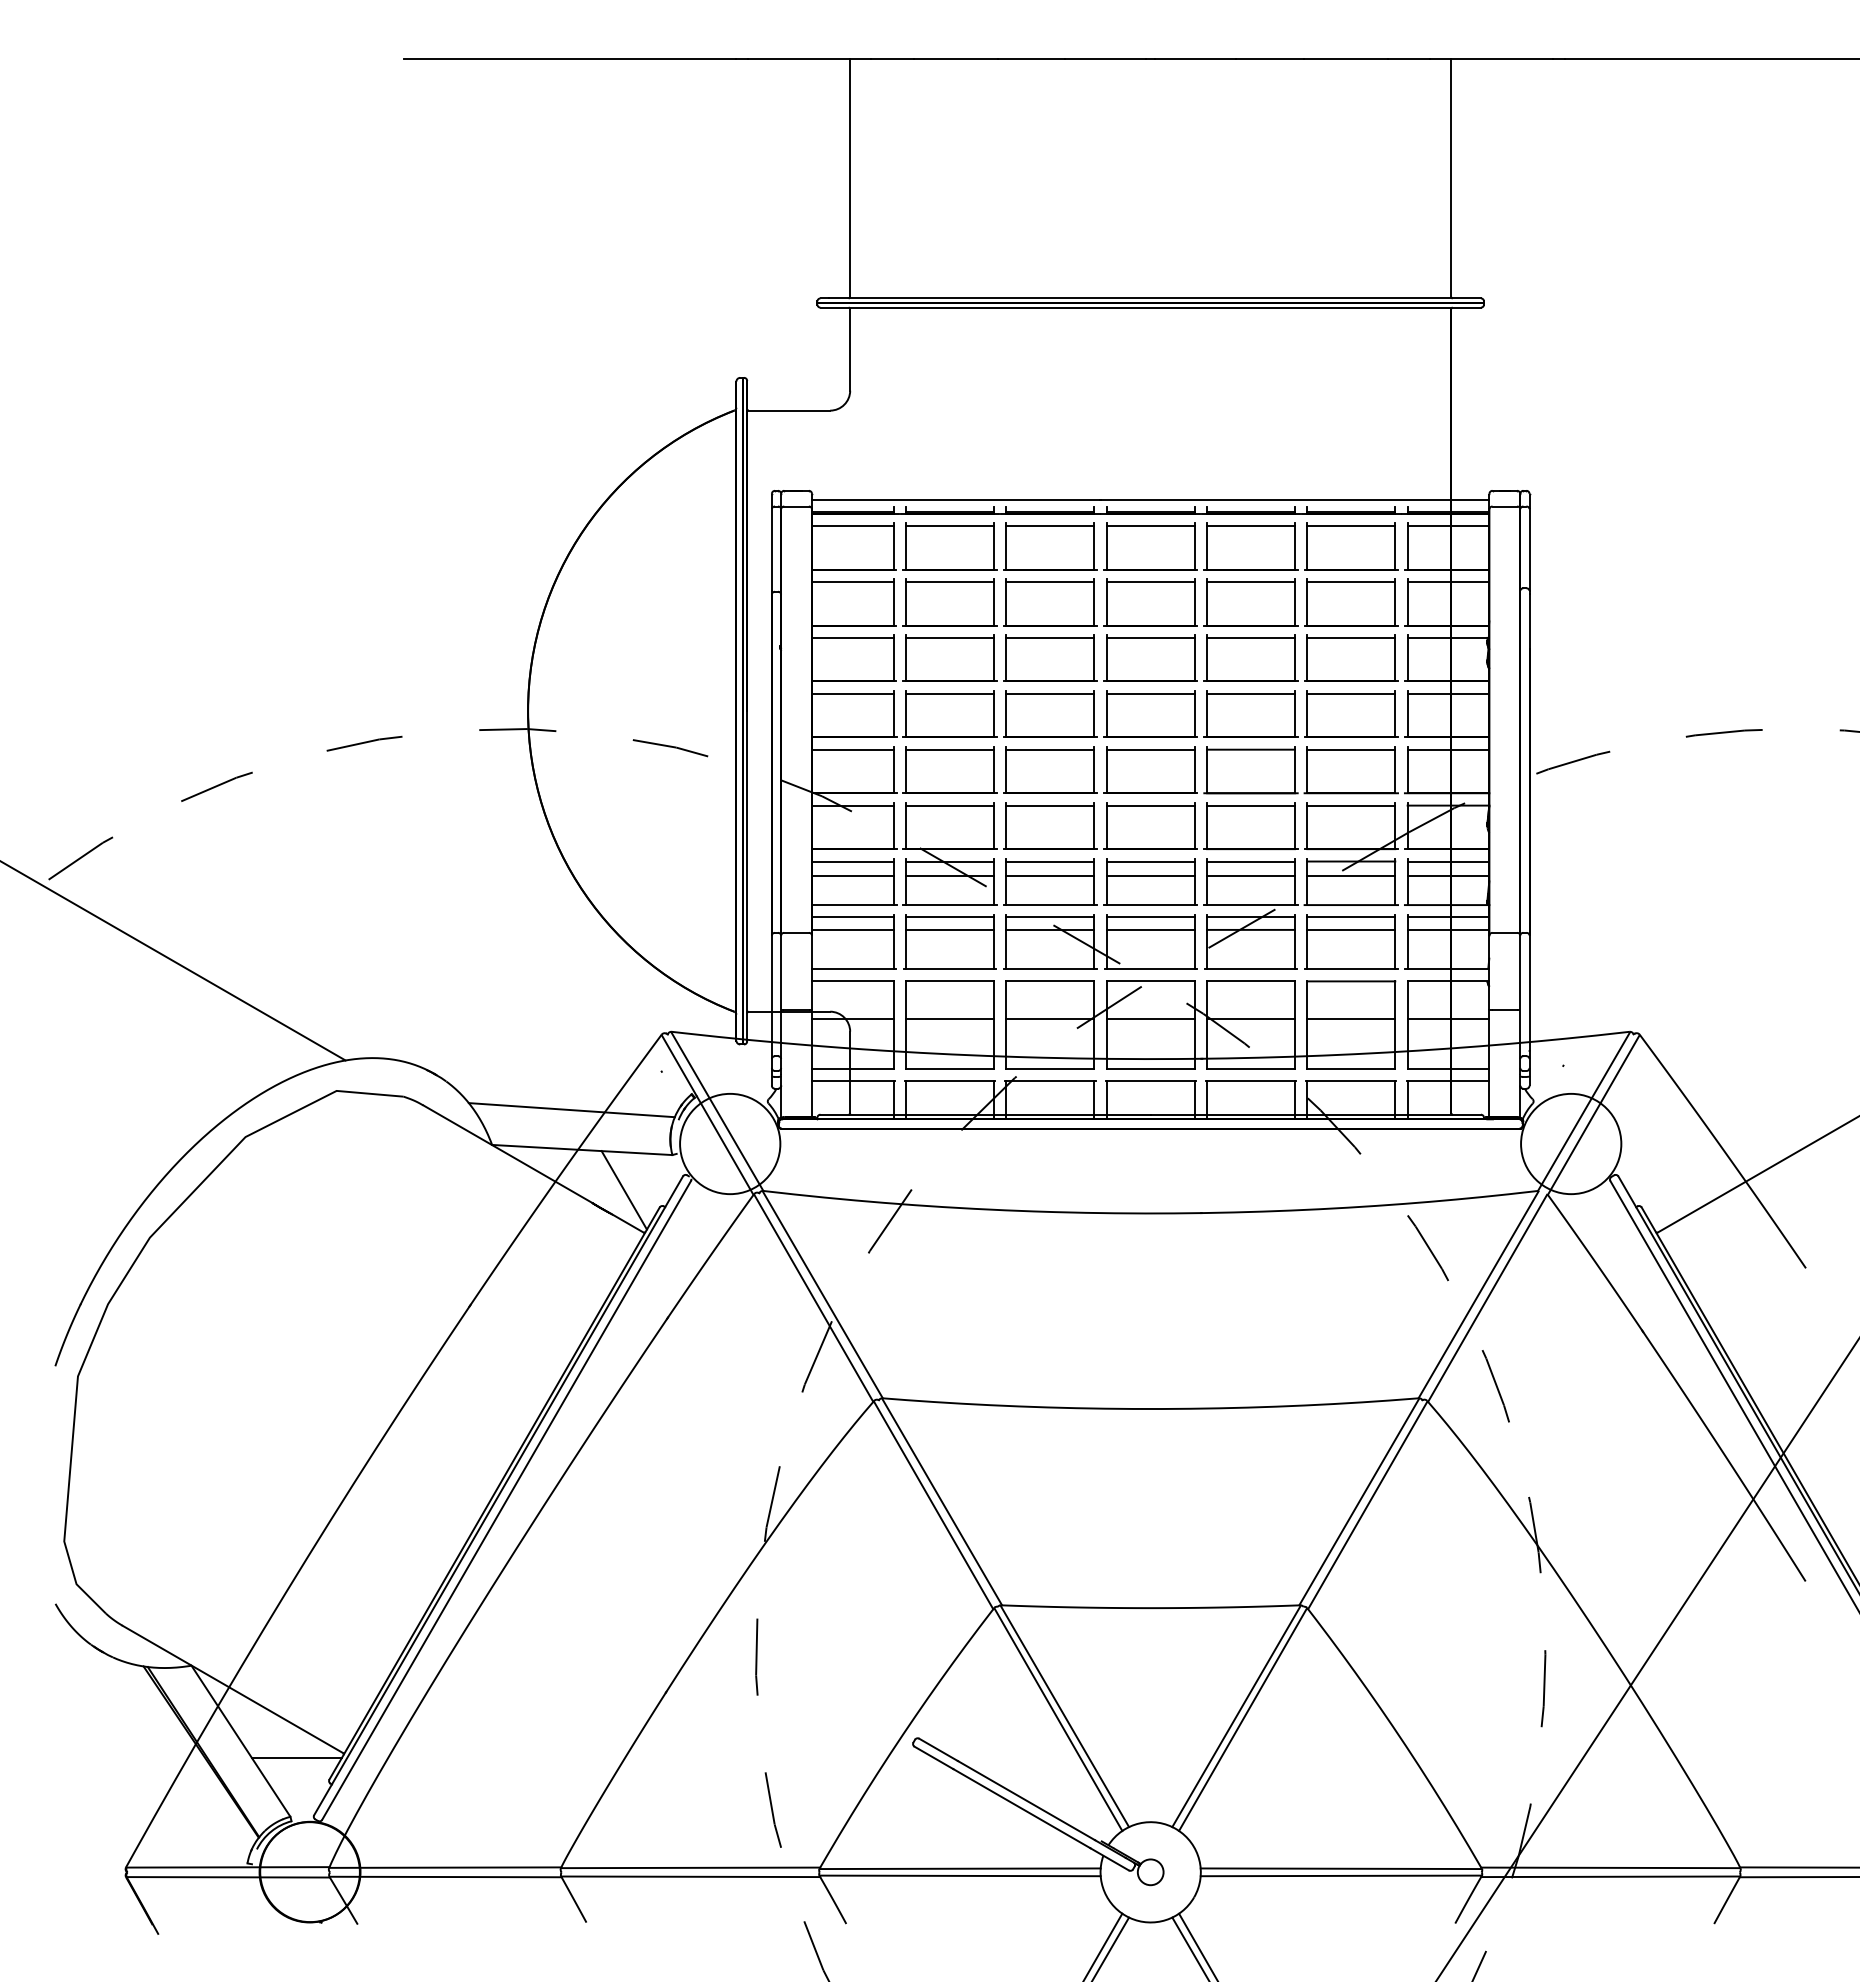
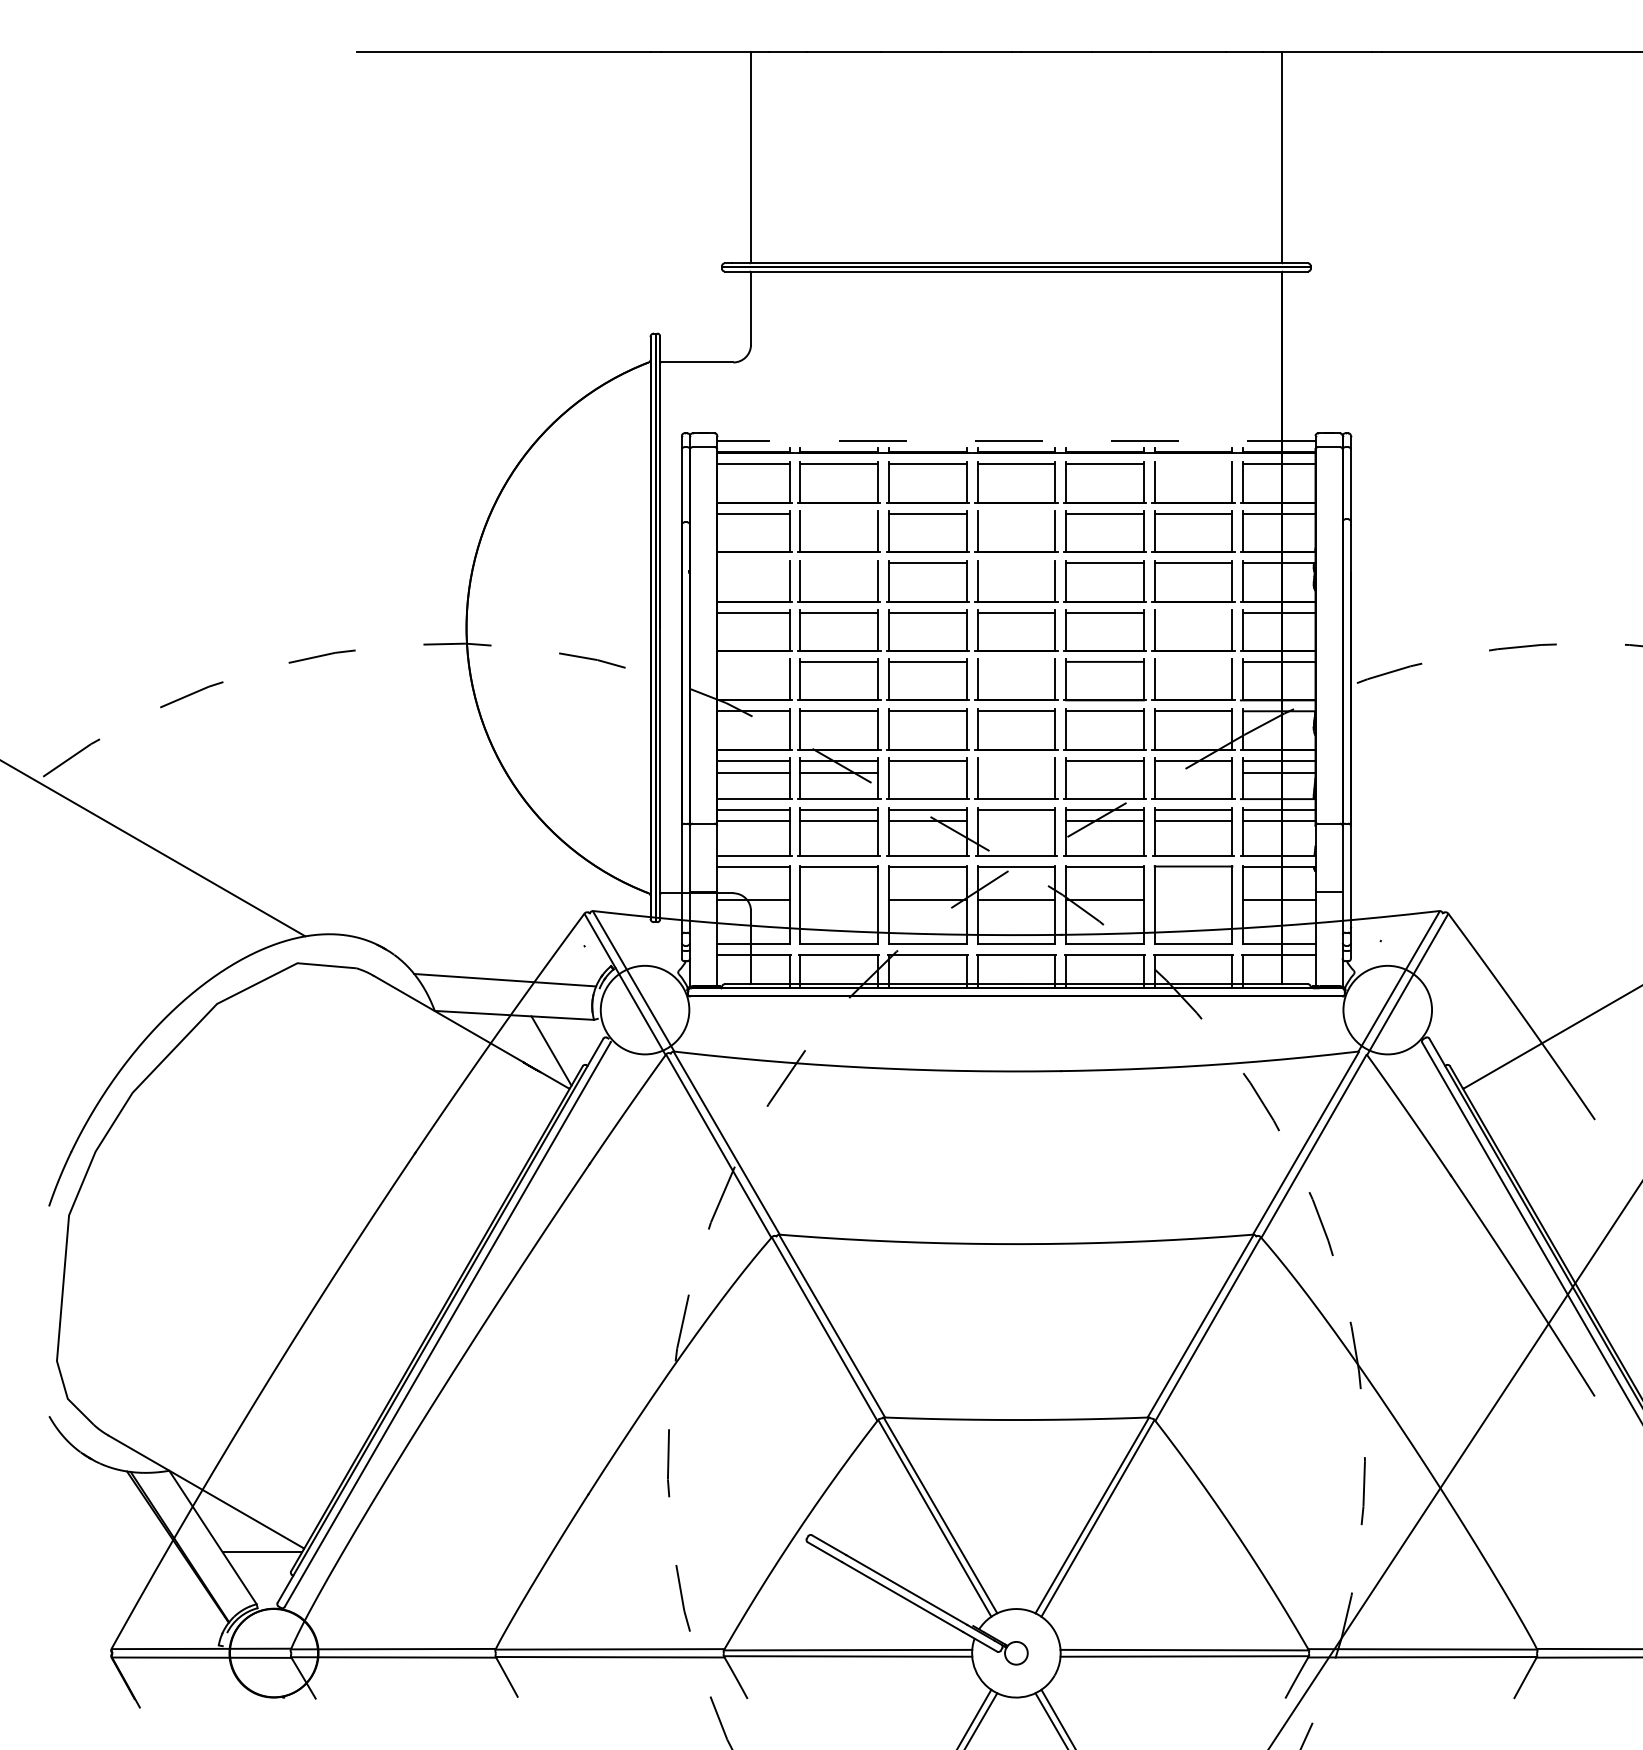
line: (1150, 500) -> (1016, 441), solid -> dashed
line: (1351, 526) -> (1193, 464), removed
line: (950, 581) -> (839, 513), removed
line: (1150, 581) -> (1016, 513), removed
line: (852, 637) -> (753, 562), removed
line: (950, 637) -> (839, 562), removed
line: (1150, 637) -> (1016, 562), removed
line: (1351, 693) -> (1193, 612), removed
line: (852, 749) -> (753, 661), removed
line: (1150, 749) -> (1016, 661), removed
line: (1351, 749) -> (1193, 661), removed
line: (1150, 861) -> (1016, 760), removed
line: (1050, 875) -> (927, 773), removed
line: (1150, 875) -> (1016, 773), removed
line: (1250, 875) -> (1104, 773), removed
line: (1351, 875) -> (1193, 773), removed
line: (1150, 929) -> (1016, 820), removed
line: (950, 1019) -> (839, 900), removed
line: (1351, 1019) -> (1193, 900), removed

